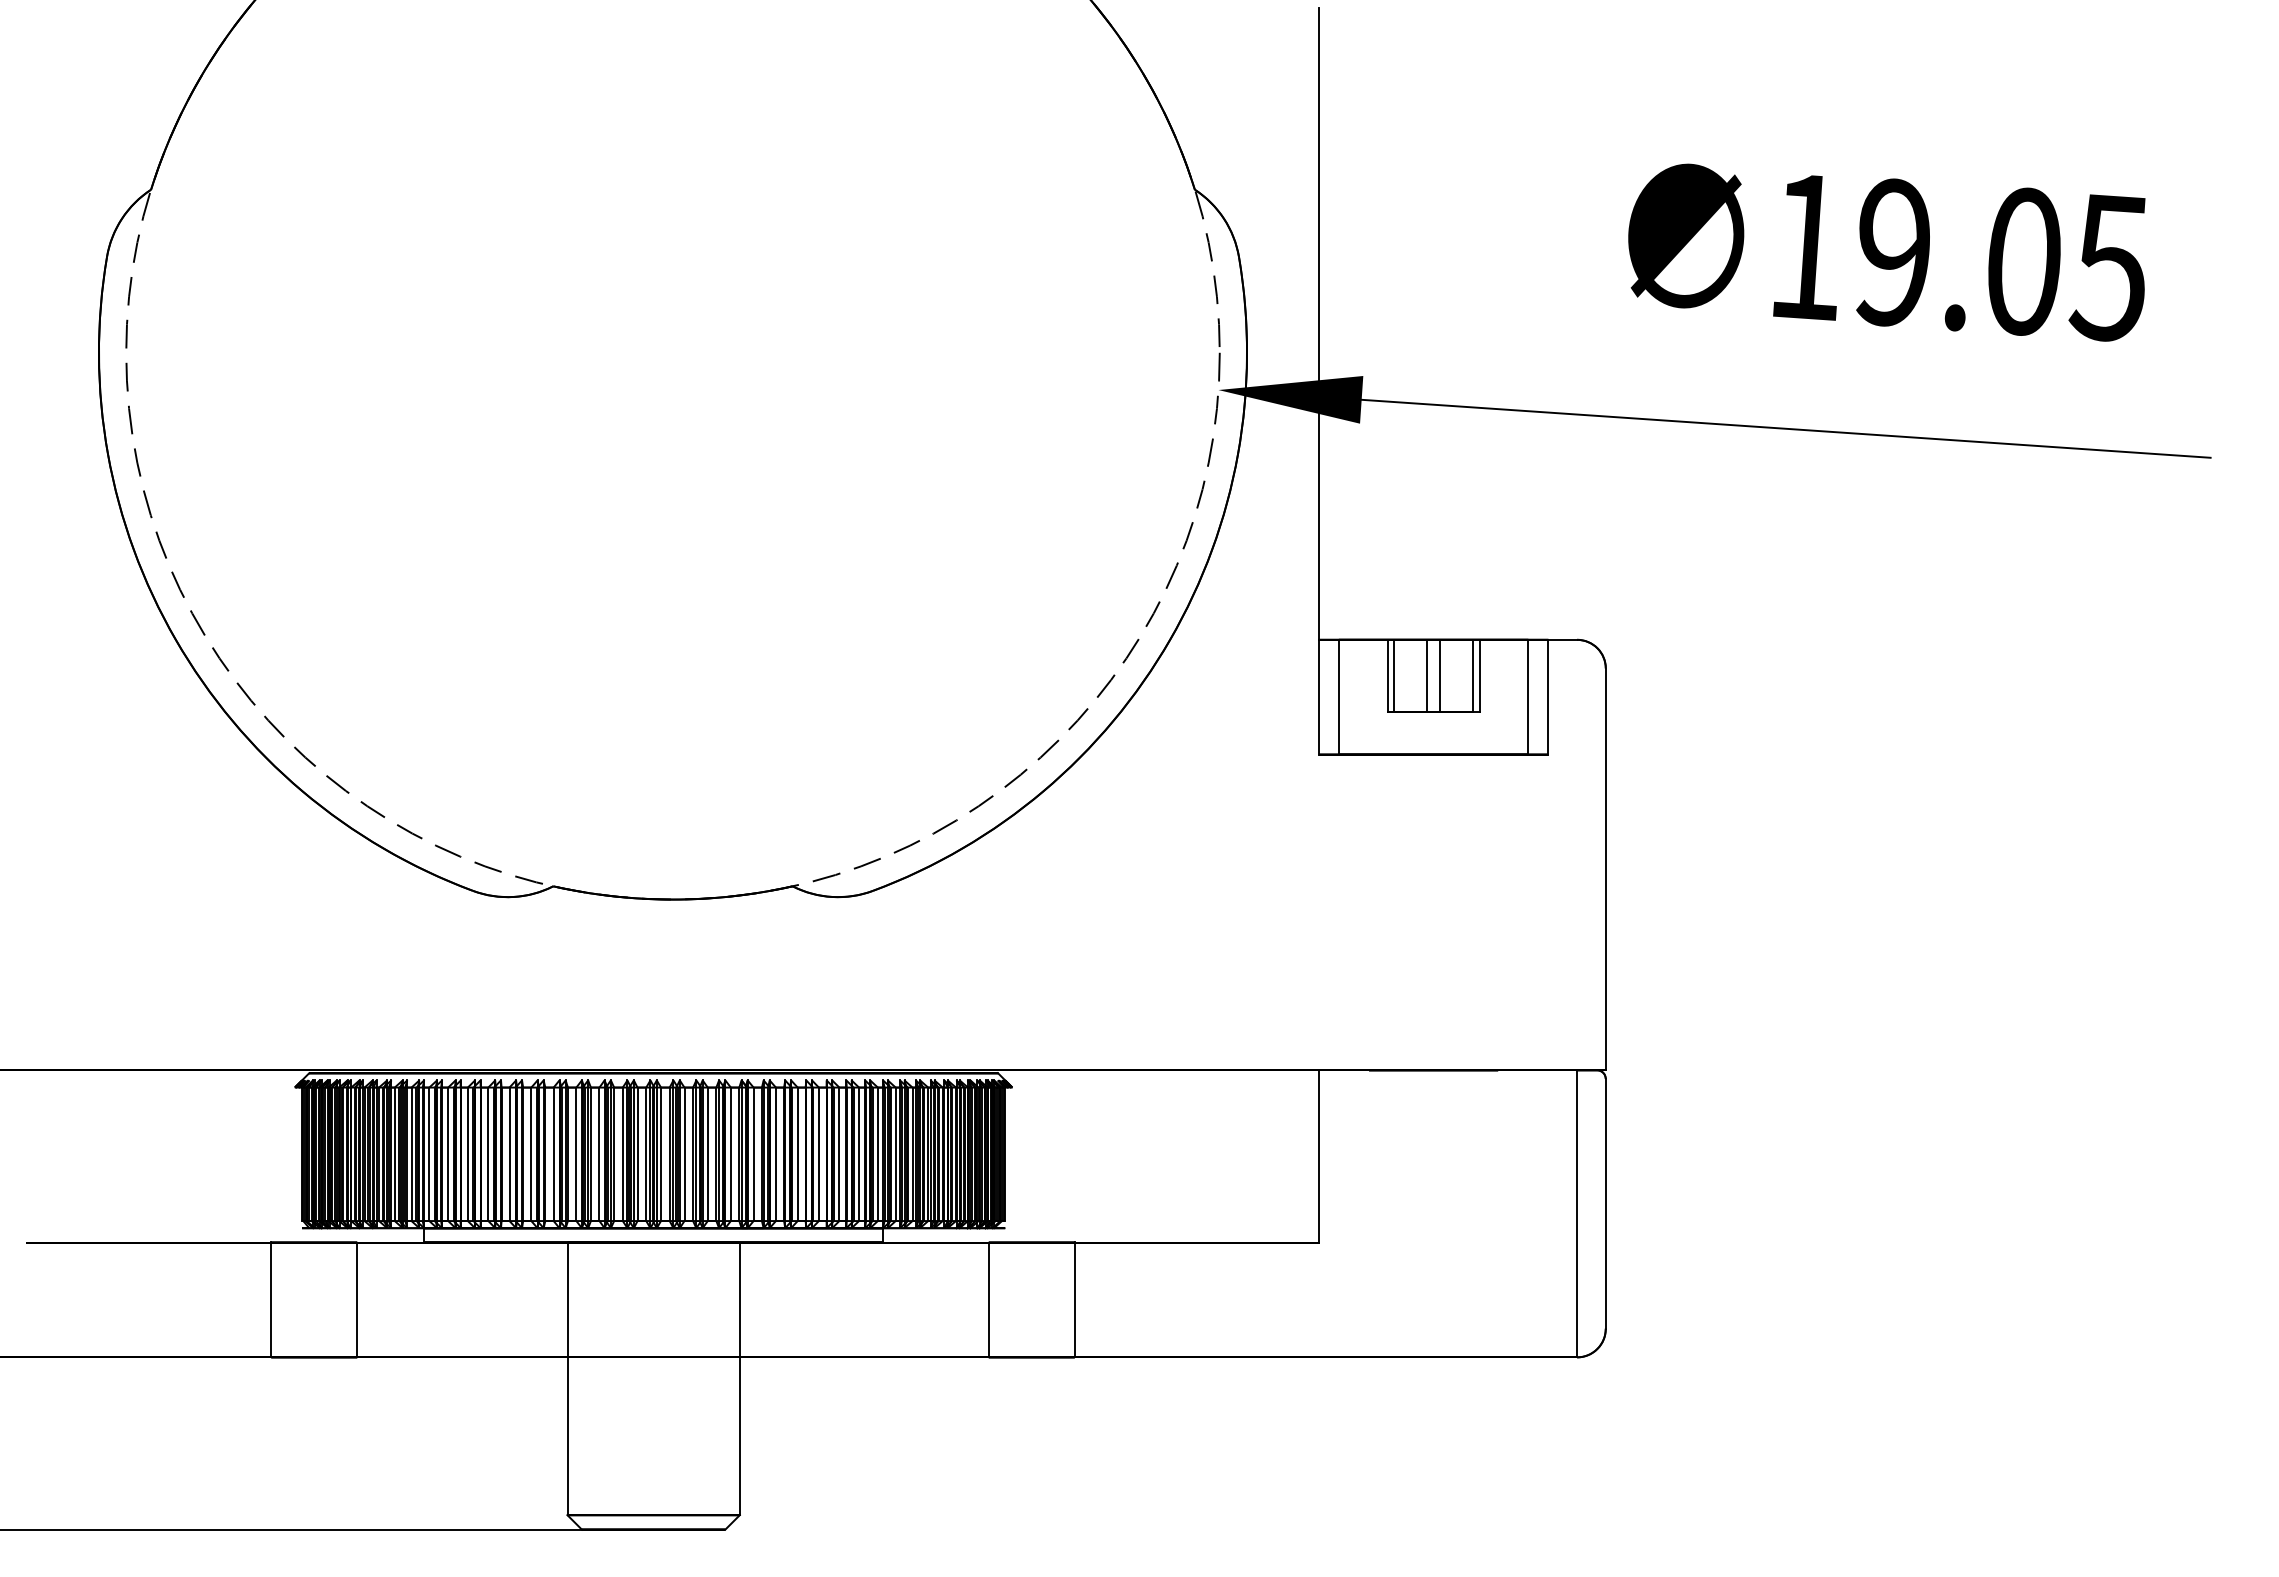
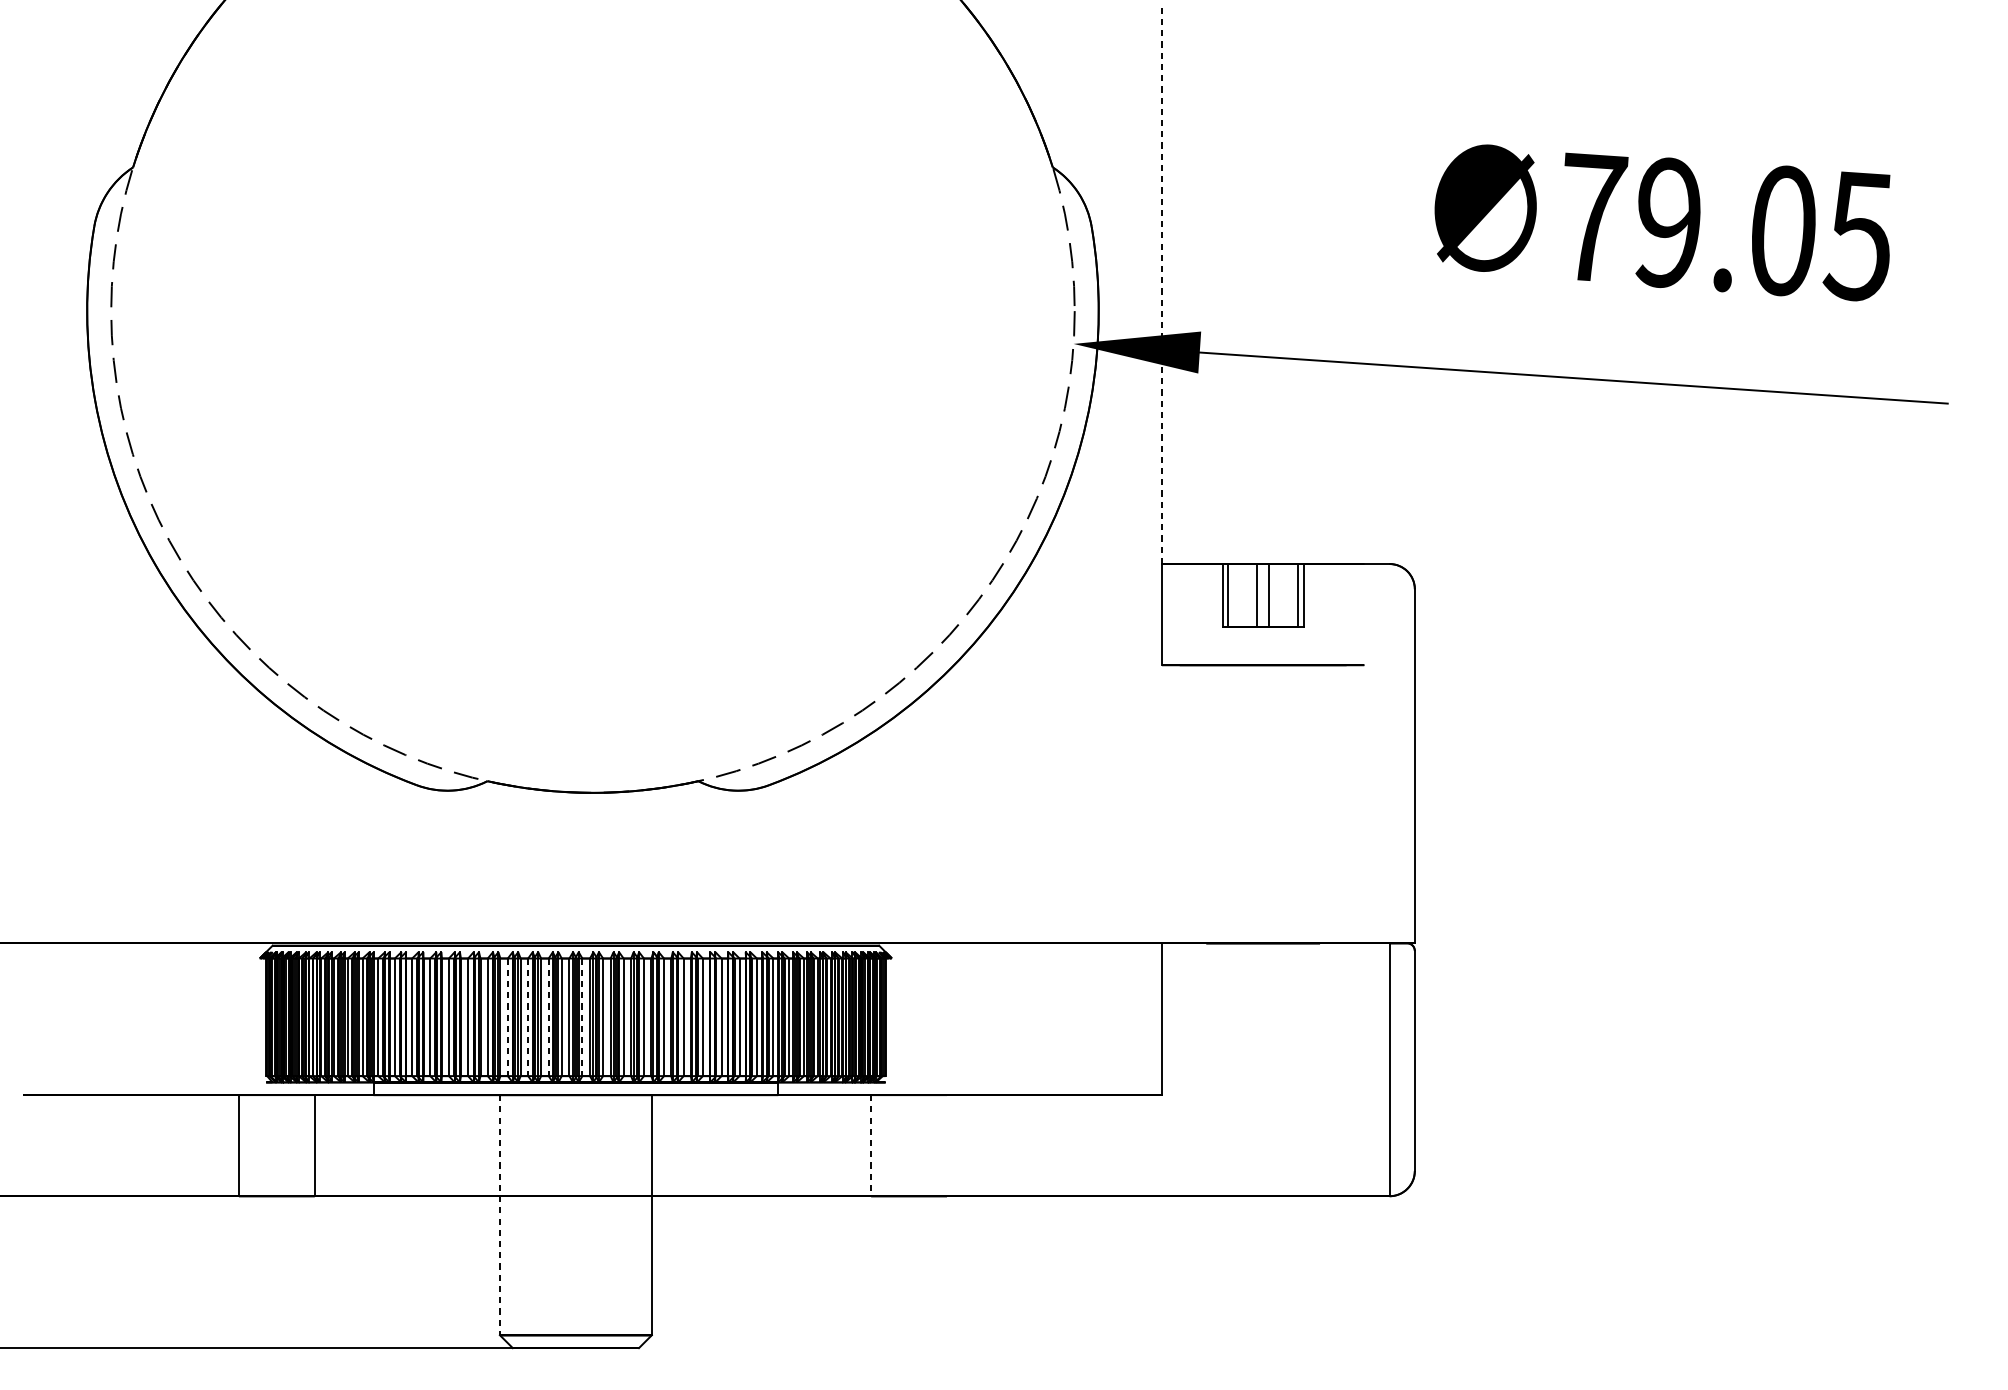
text: (1810, 246) -> (1595, 217), 19.05 -> 79.05
line: (1318, 323) -> (1161, 285), solid -> dashed
line: (1338, 696) -> (1179, 613), removed
line: (1528, 696) -> (1346, 613), removed
line: (1548, 696) -> (1364, 613), removed
line: (576, 1154) -> (507, 1017), solid -> dashed
line: (599, 1154) -> (528, 1017), solid -> dashed
line: (622, 1154) -> (548, 1017), solid -> dashed
line: (661, 1154) -> (582, 1017), solid -> dashed
line: (1074, 1299) -> (946, 1145), removed
line: (988, 1300) -> (870, 1146), solid -> dashed
line: (567, 1379) -> (500, 1215), solid -> dashed

